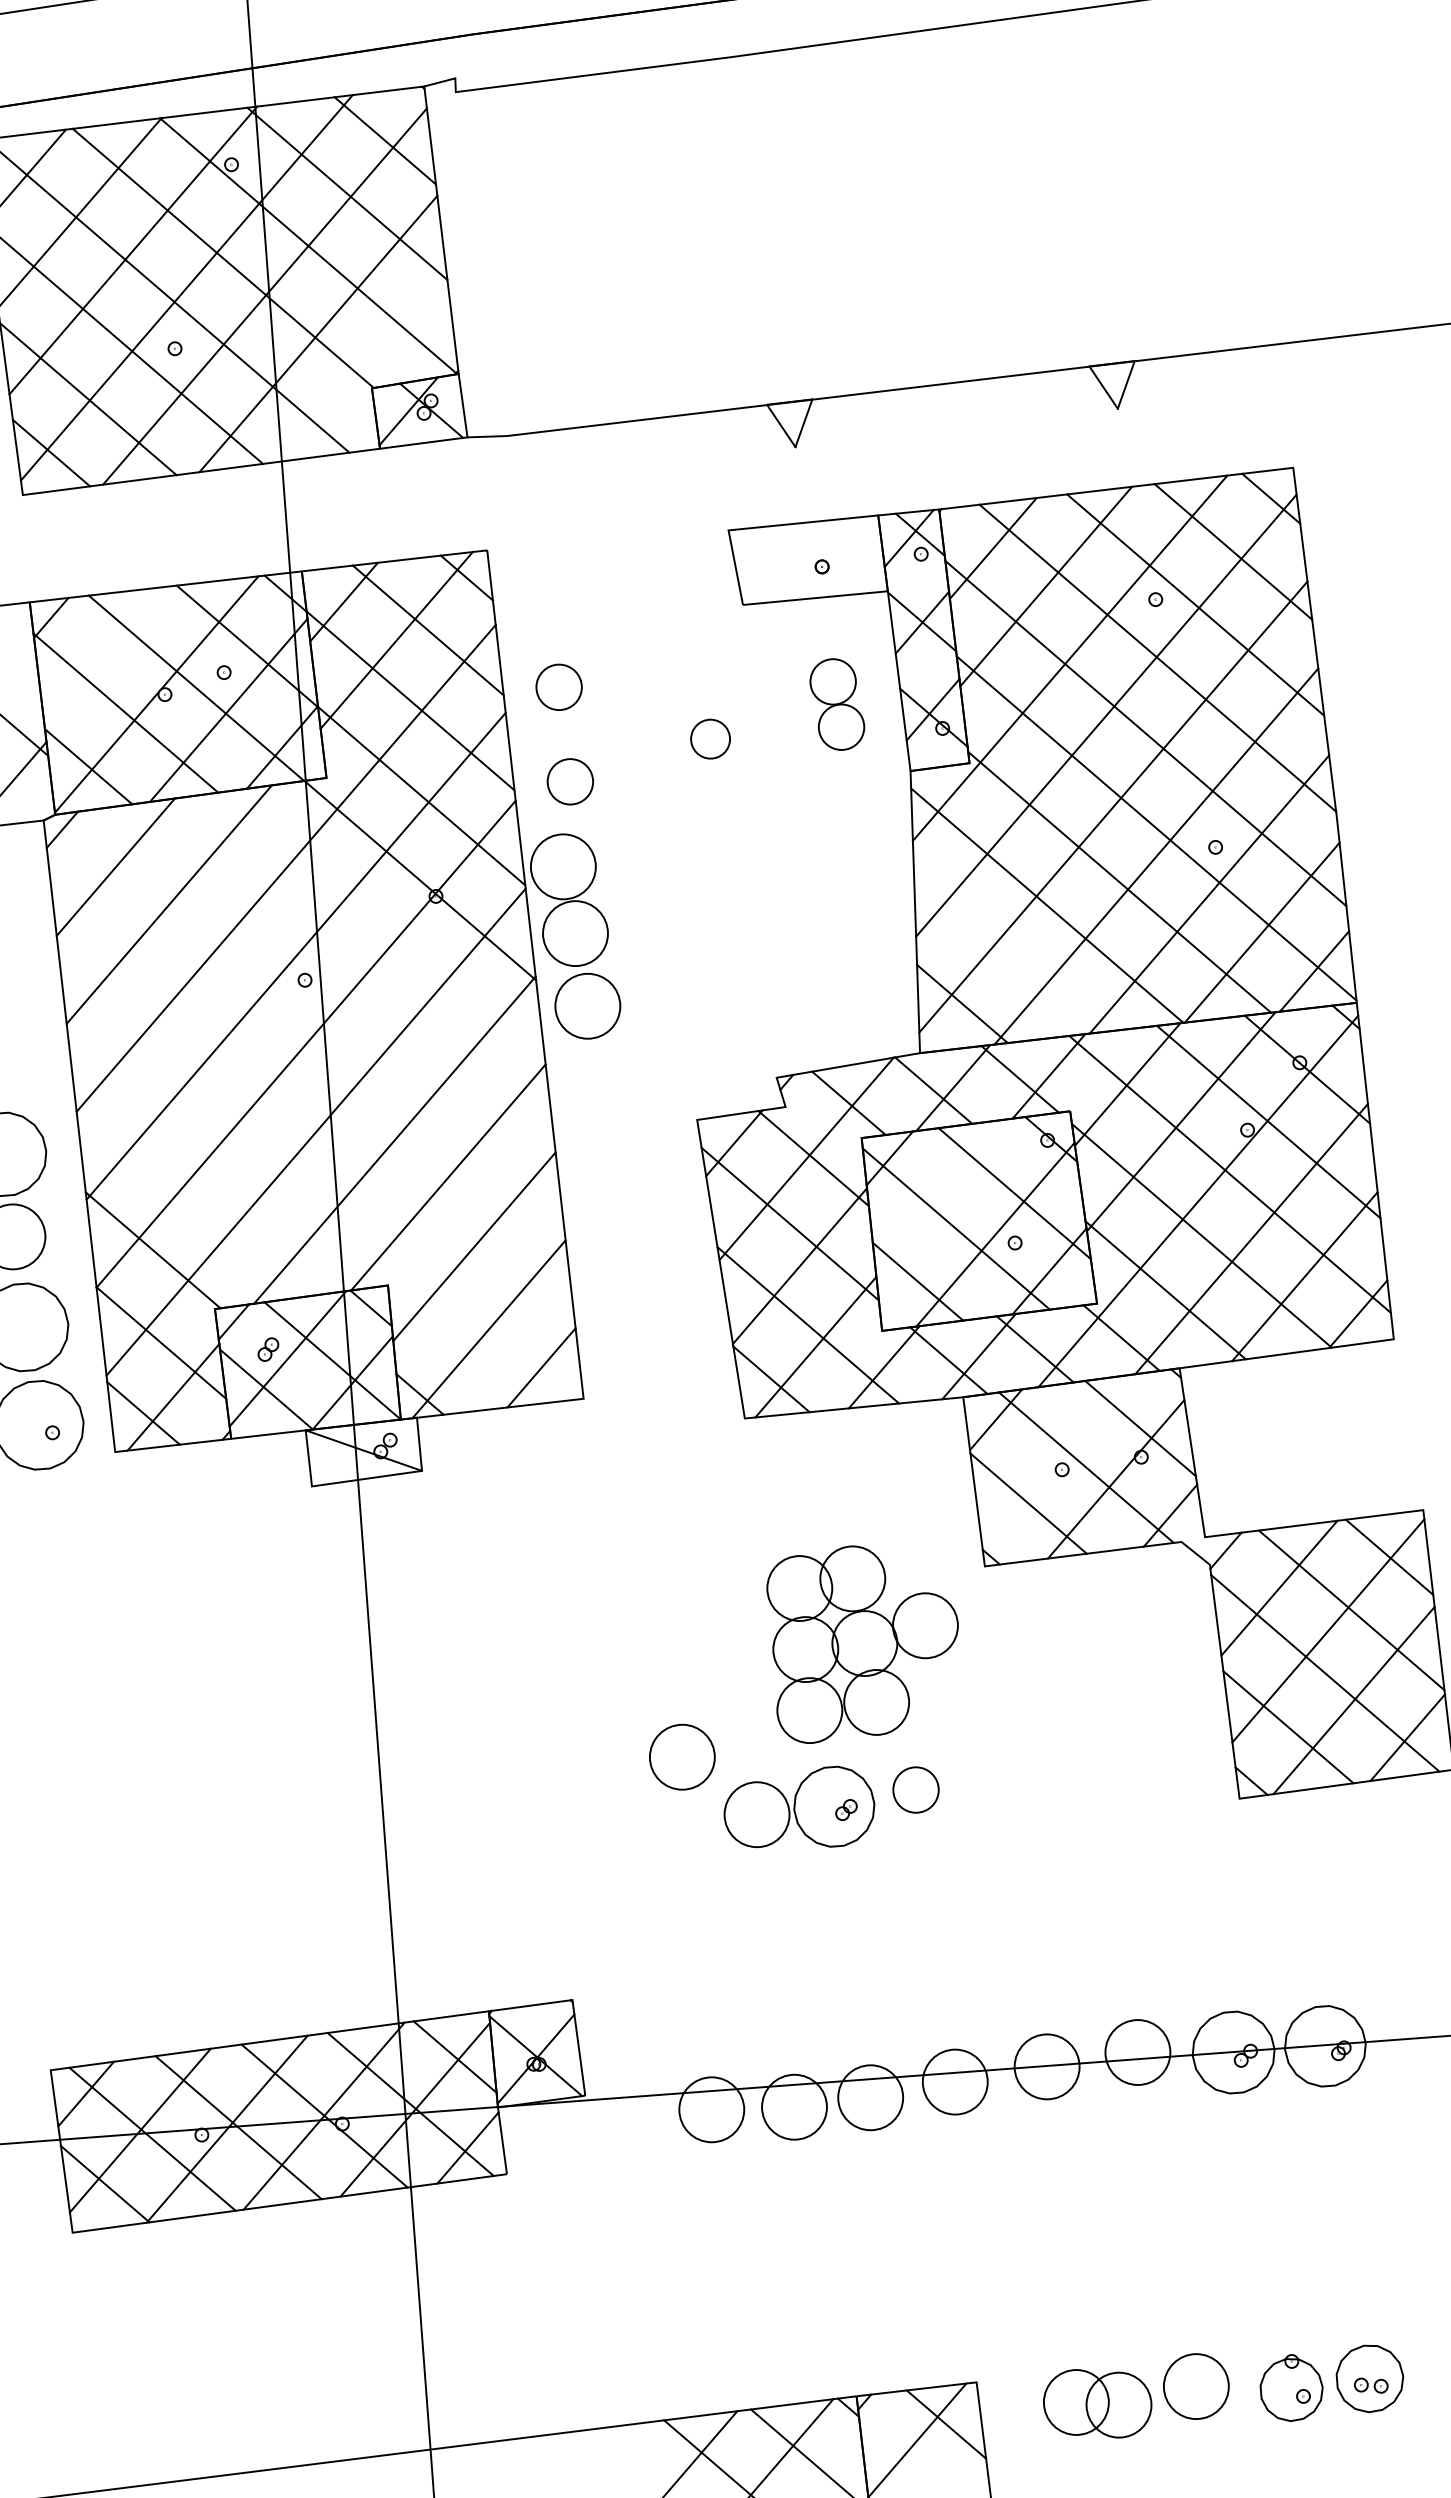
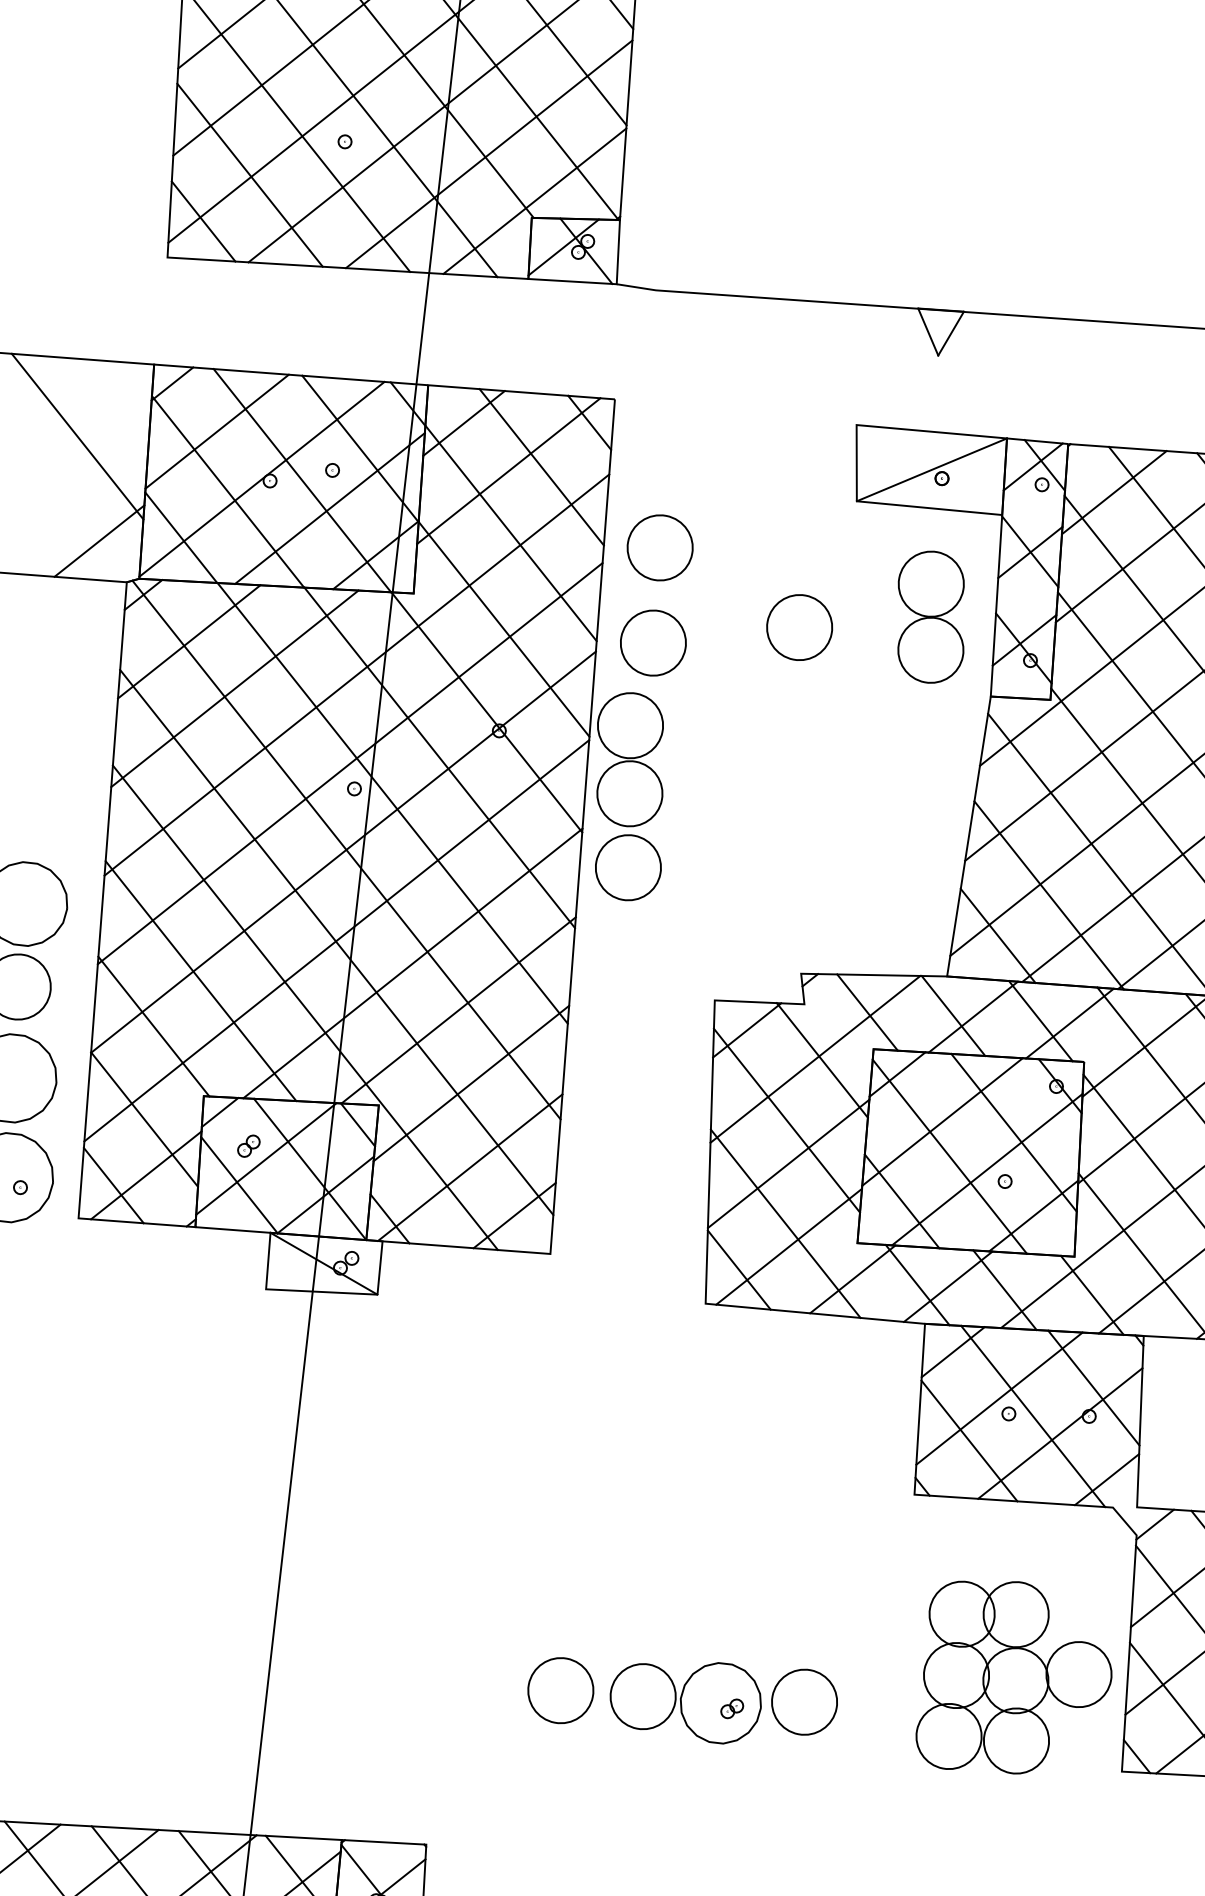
line: (371, 371) -> (534, 201), added
line: (810, 559) -> (931, 469), added
line: (103, 656) -> (216, 431), added
part: (558, 687) -> (659, 547), size x1.43
part: (837, 704) -> (931, 617), size x1.43
part: (710, 738) -> (799, 626), size x1.67
part: (570, 781) -> (653, 642), size x1.43
line: (382, 933) -> (439, 757), added
line: (1004, 954) -> (1048, 895), added
line: (344, 987) -> (392, 803), added
line: (308, 1041) -> (346, 849), added
line: (316, 1133) -> (336, 942), added
line: (190, 1196) -> (200, 980), added
line: (942, 1196) -> (942, 1122), added
line: (297, 1203) -> (305, 1007), added
line: (1050, 1456) -> (999, 1398), added
part: (862, 1644) -> (1013, 1681), moved
part: (682, 1756) -> (561, 1689), moved
part: (915, 1789) -> (804, 1701), size x1.43

